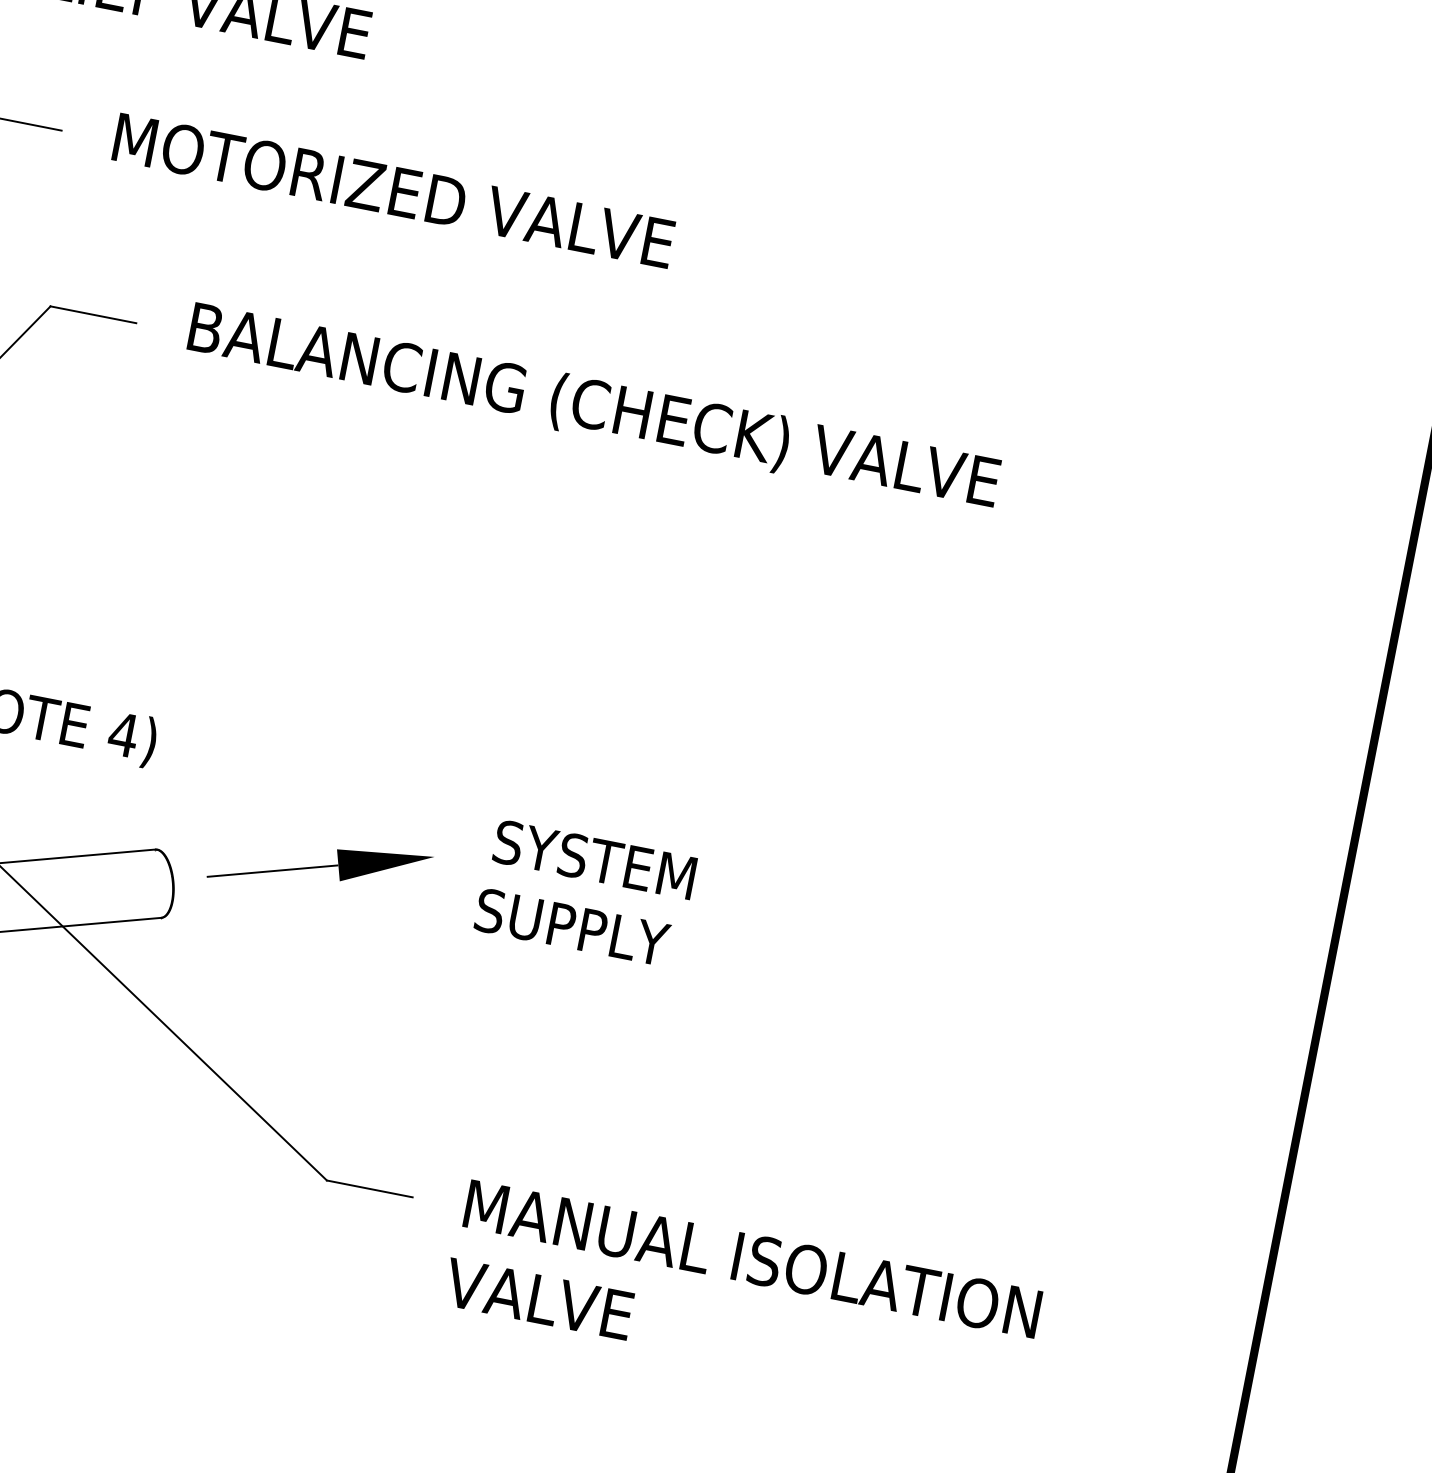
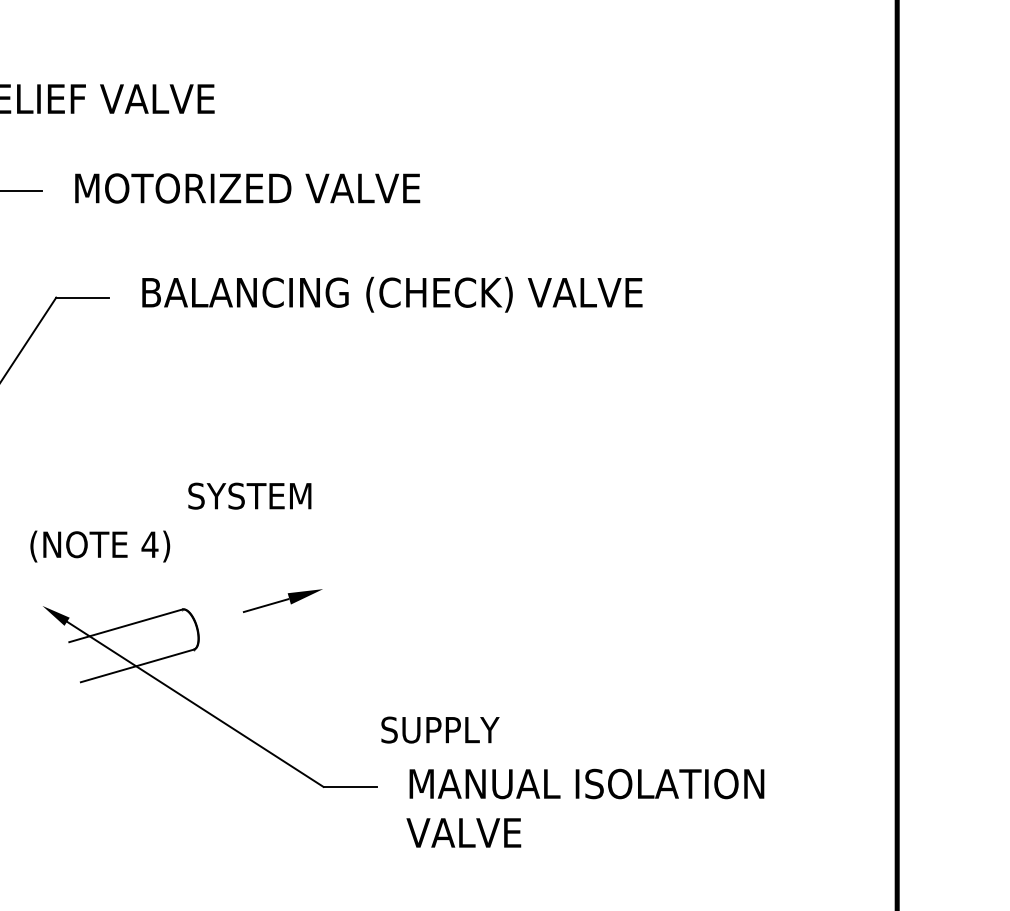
text: (594, 858) -> (249, 495), moved
part: (319, 866) -> (282, 600), size x0.6
text: (572, 926) -> (440, 729), moved

